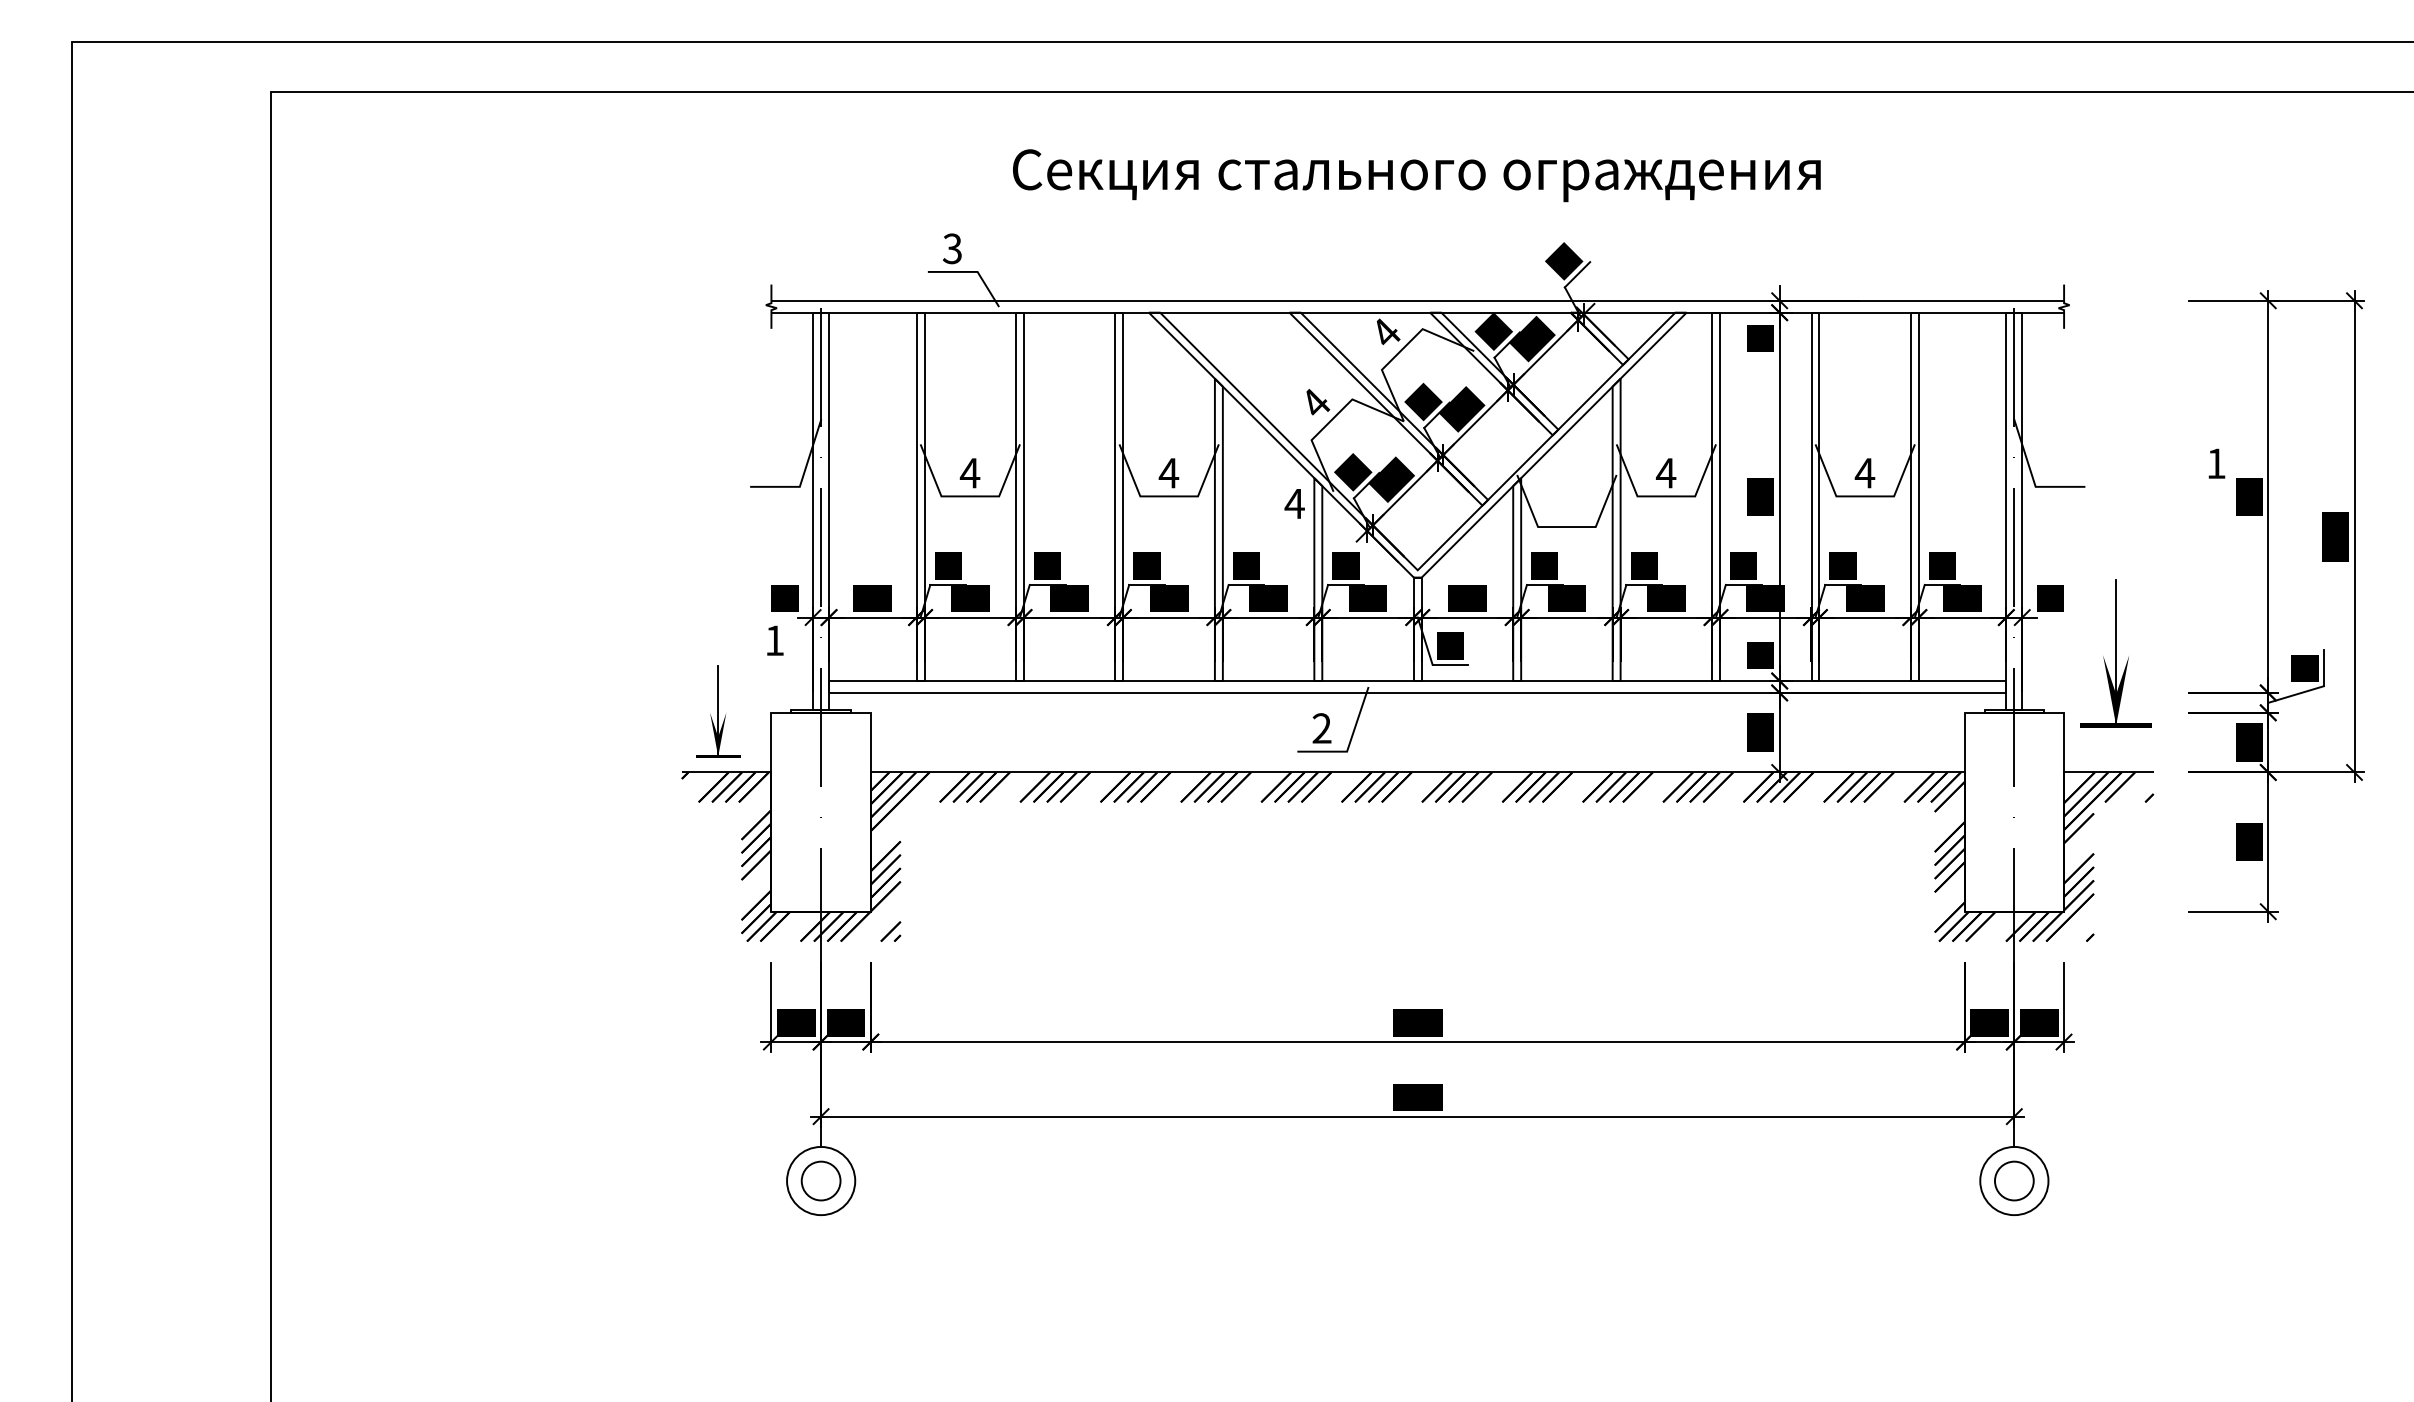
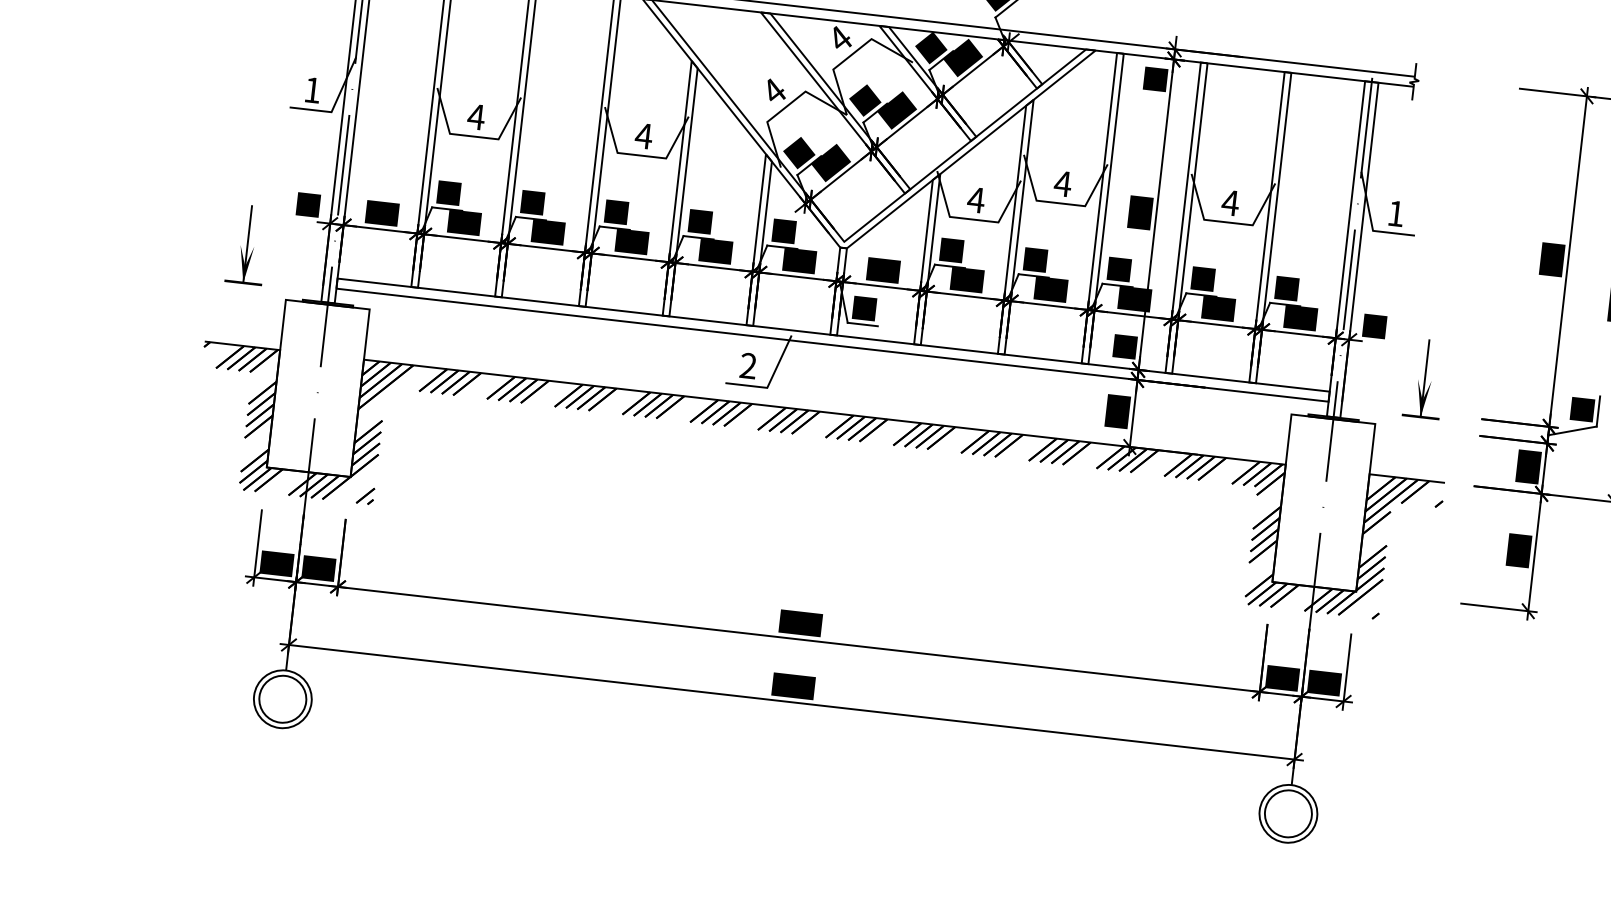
text: (2216, 463) -> (1396, 213), moved
text: (1294, 503) -> (976, 199), moved
text: (775, 640) -> (313, 90), moved
part: (2116, 653) -> (1425, 379), size x0.62
part: (718, 711) -> (247, 244), moved
circle: (820, 1180) -> (282, 698), size x1.43
circle: (2014, 1180) -> (1288, 813), size x1.43

